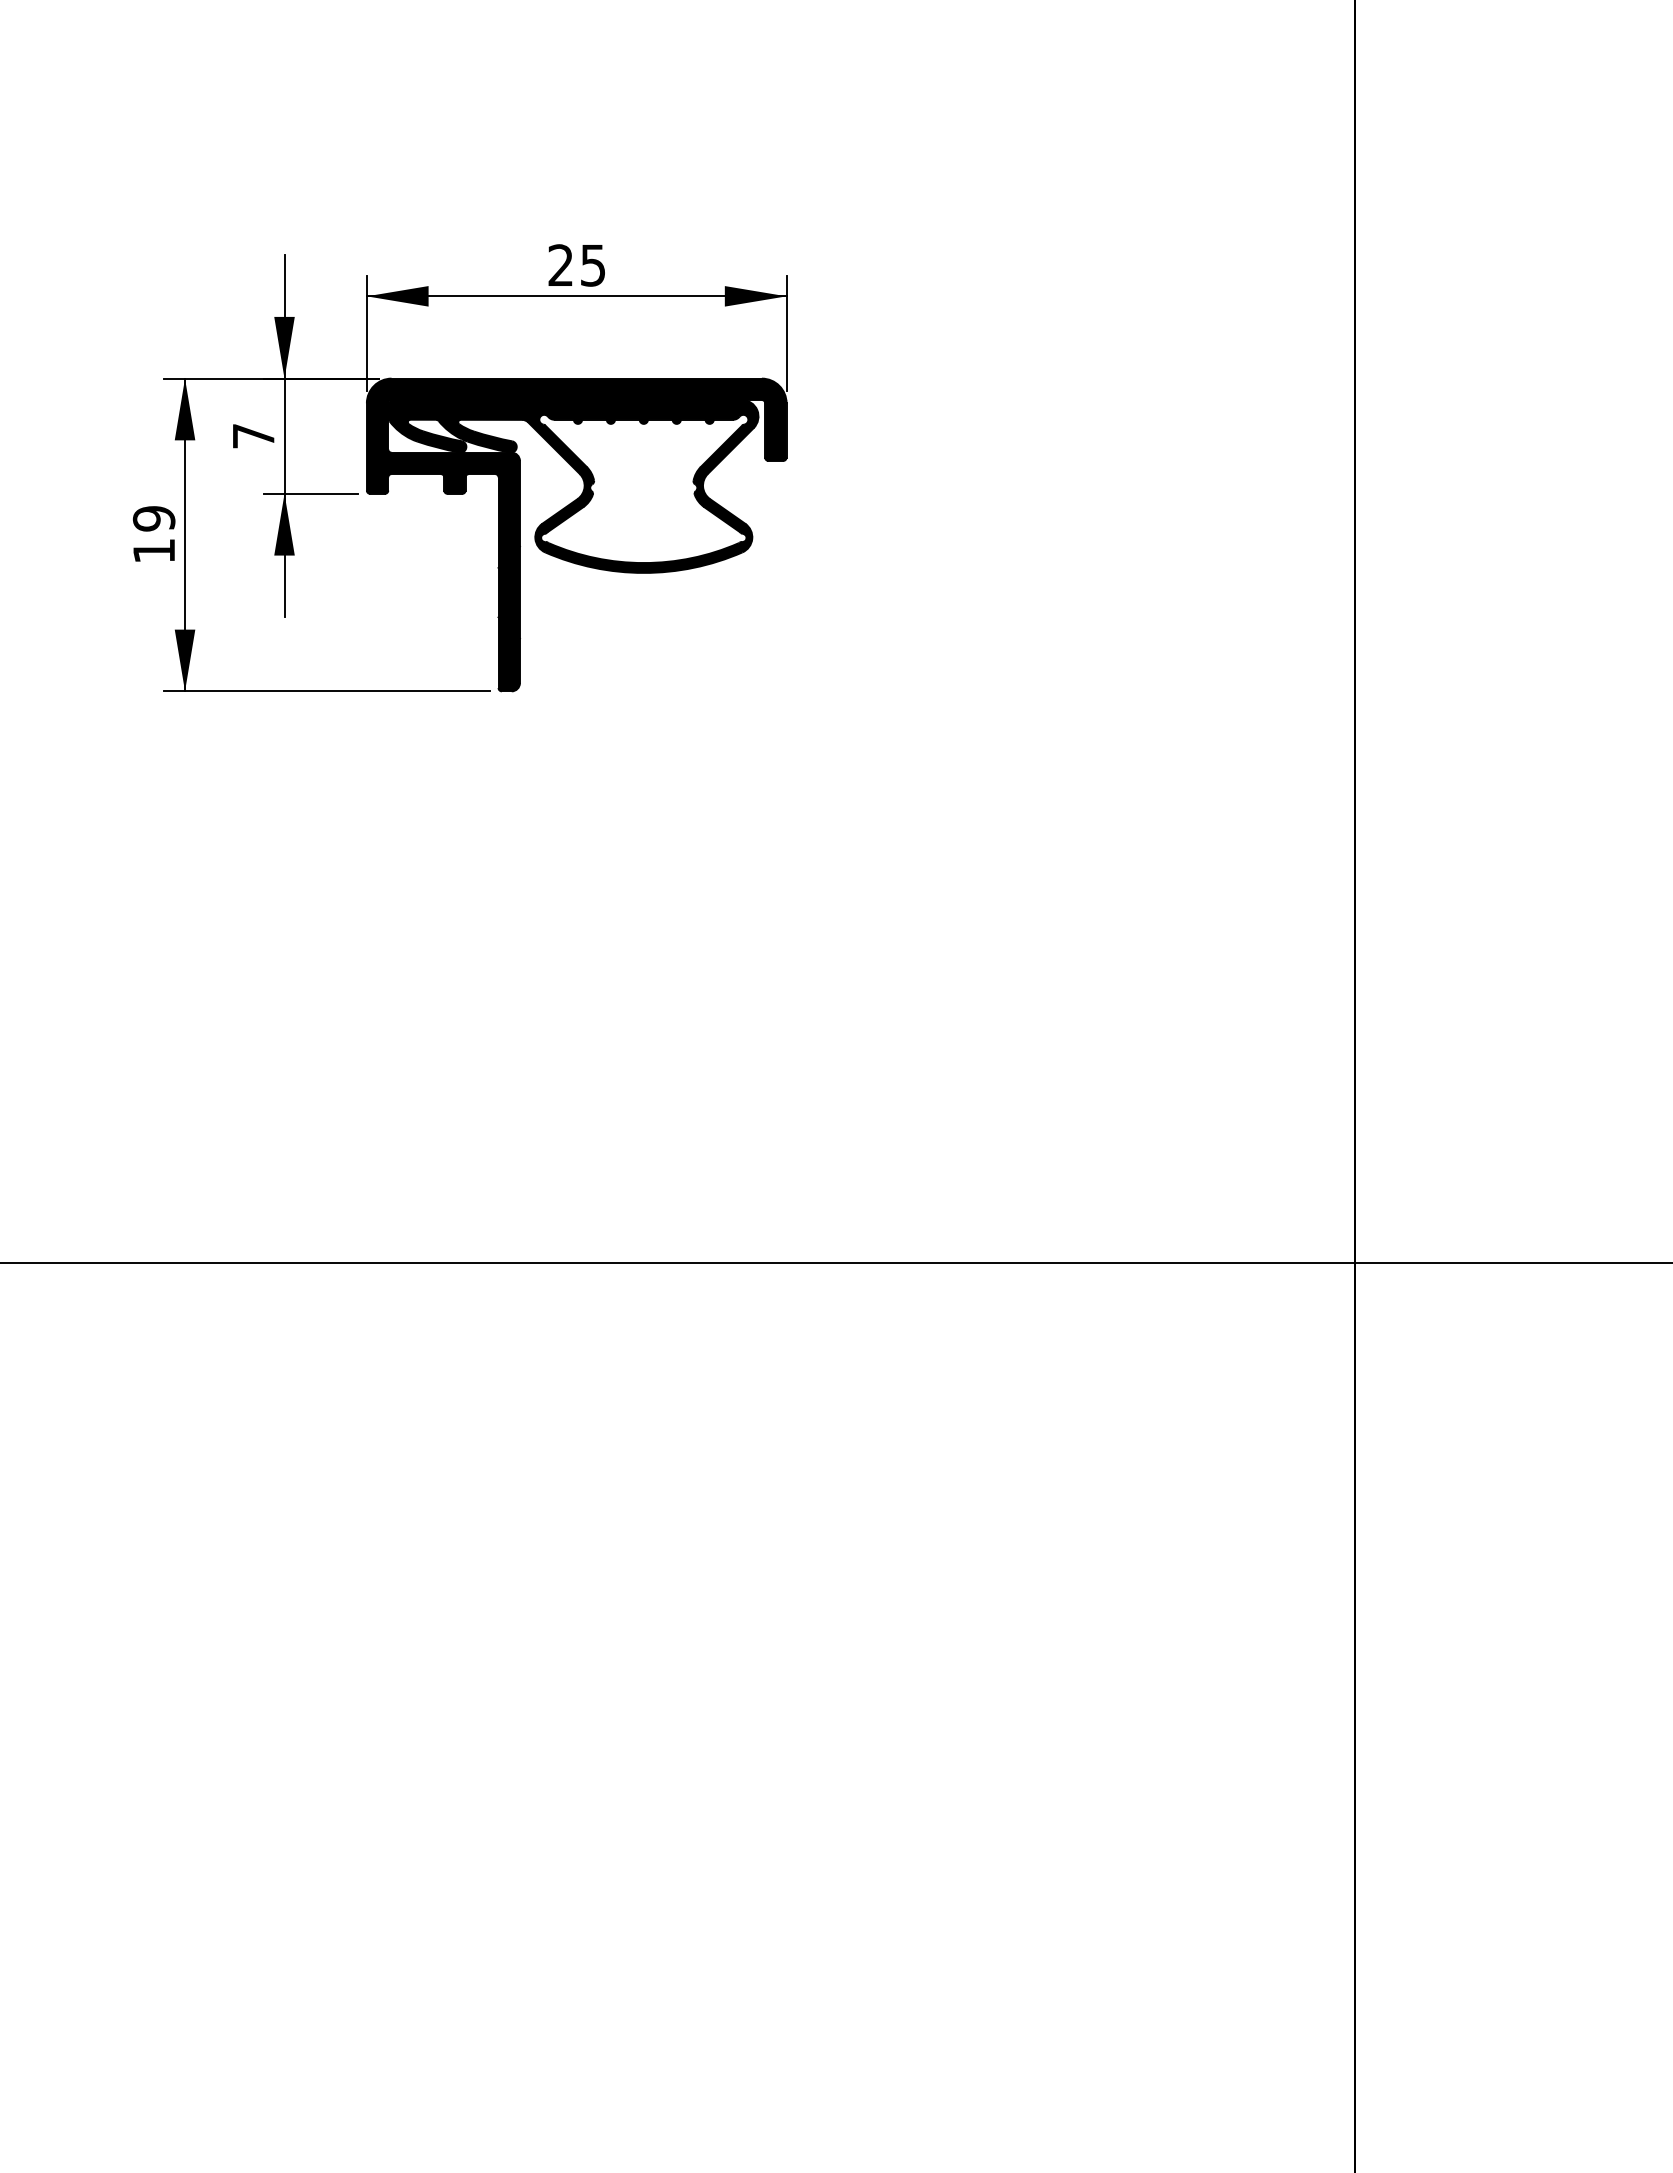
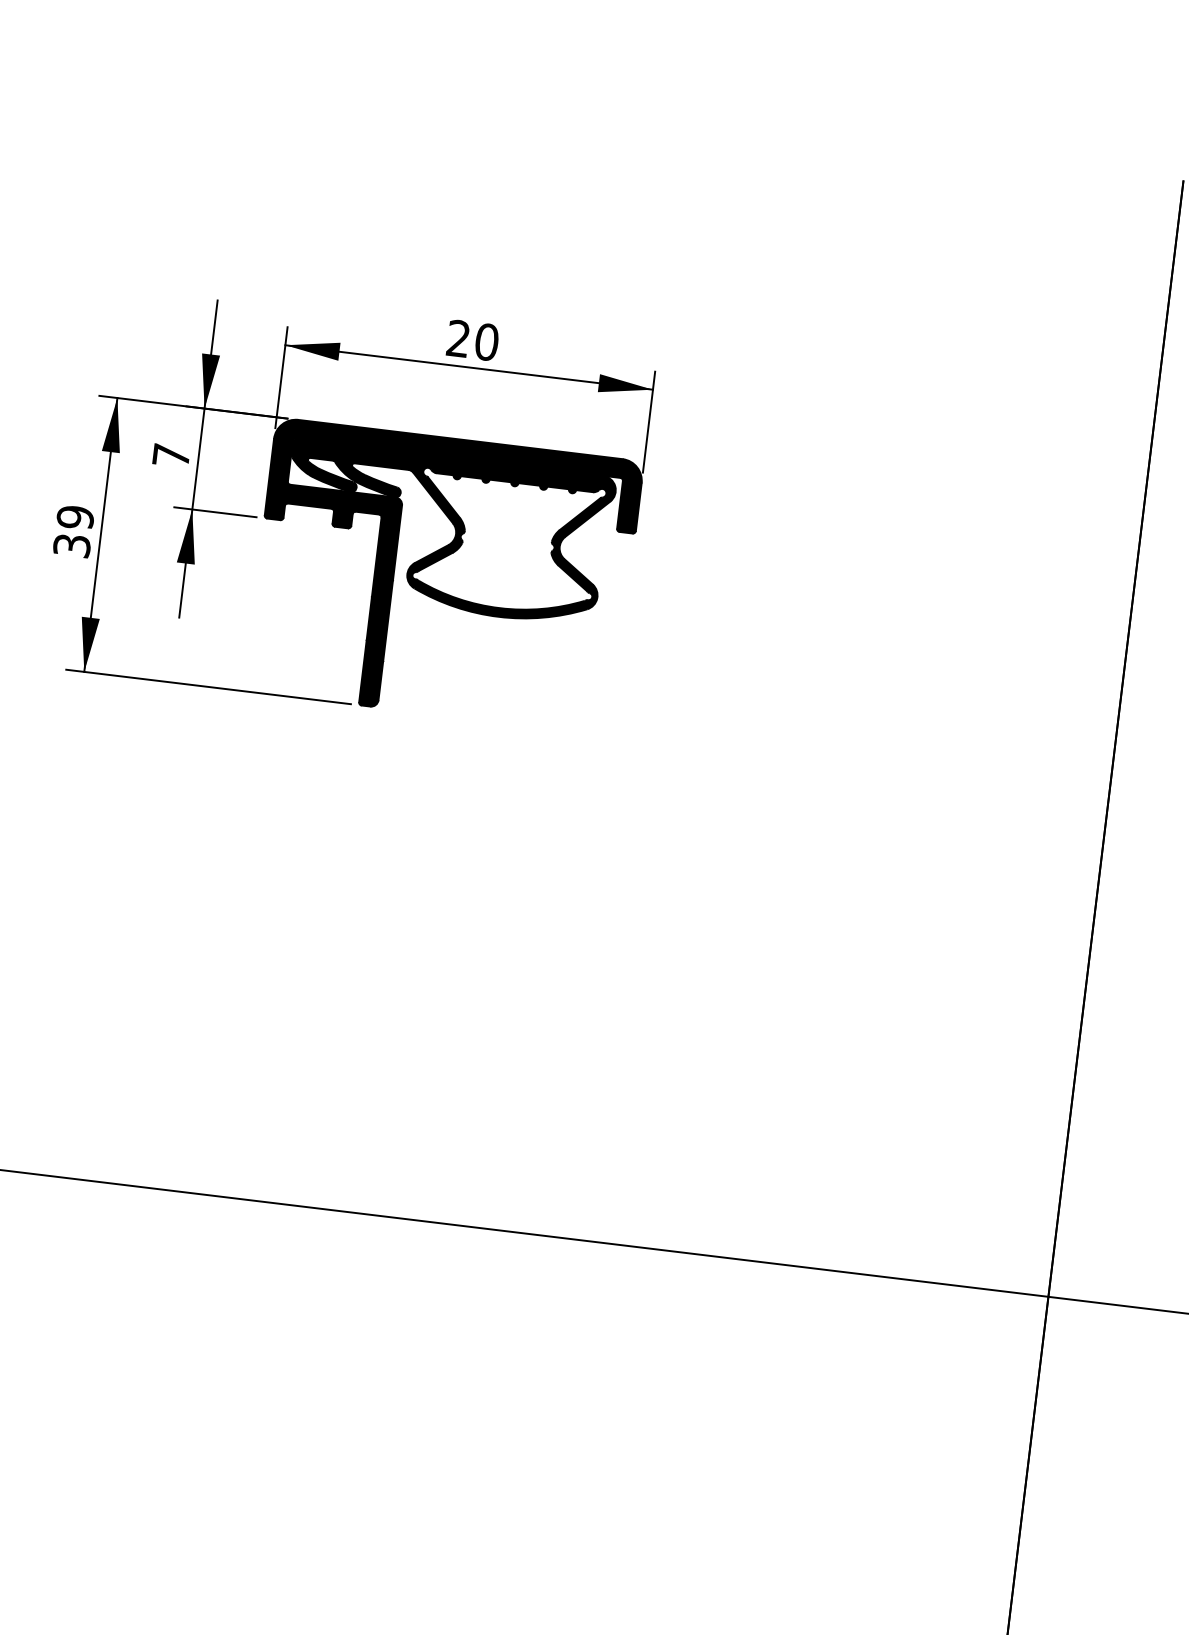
text: (593, 265) -> (487, 342), 25 -> 20
text: (153, 551) -> (71, 546), 19 -> 39

